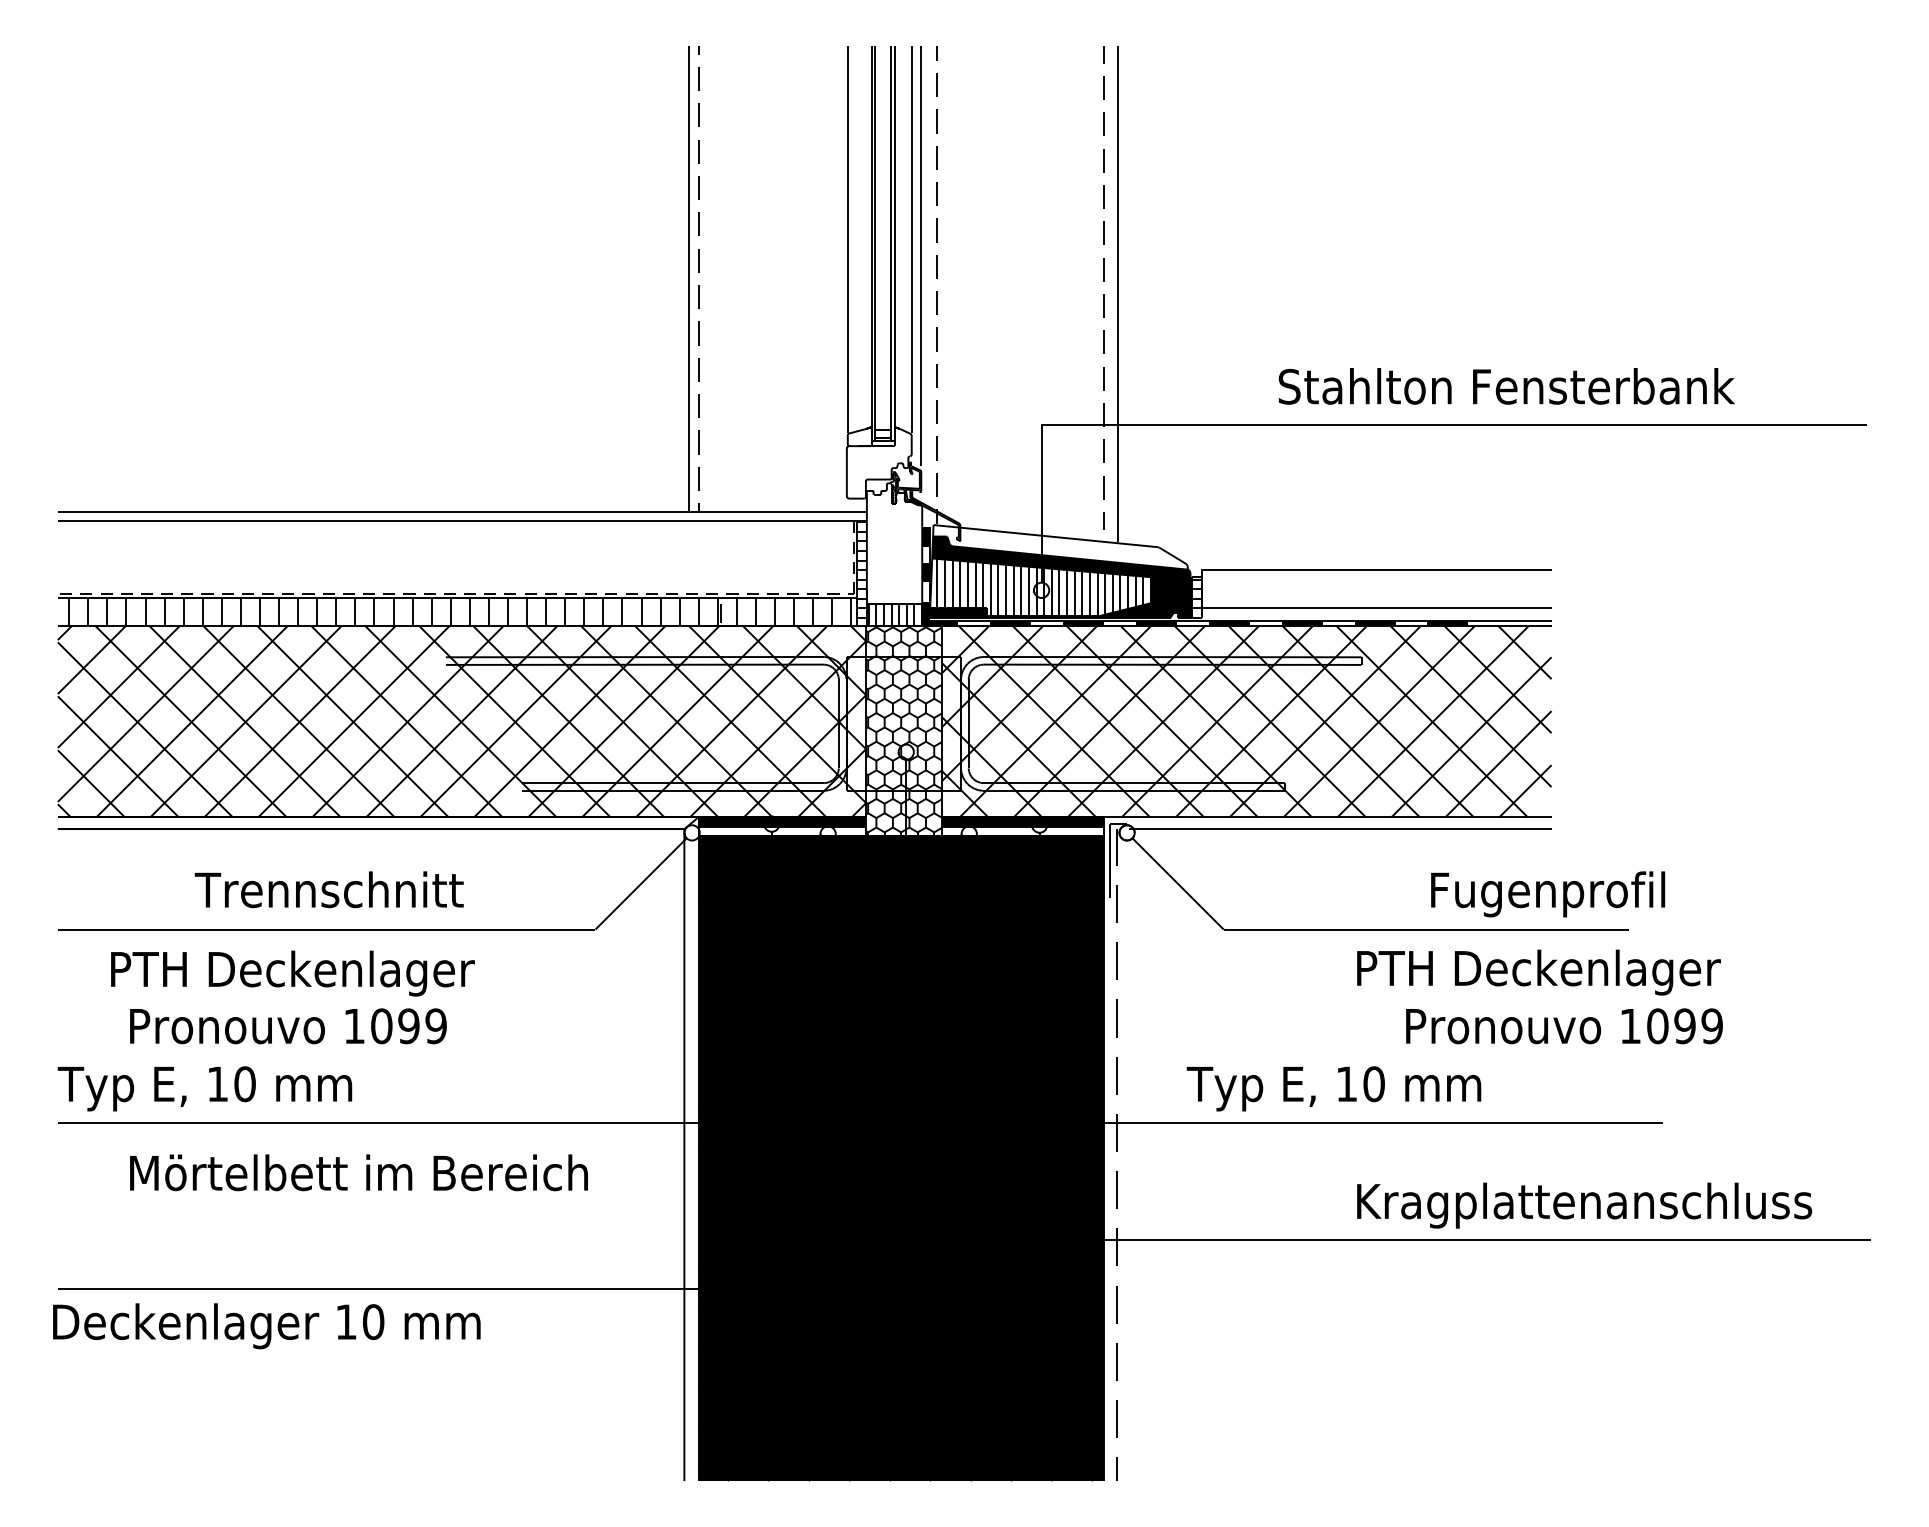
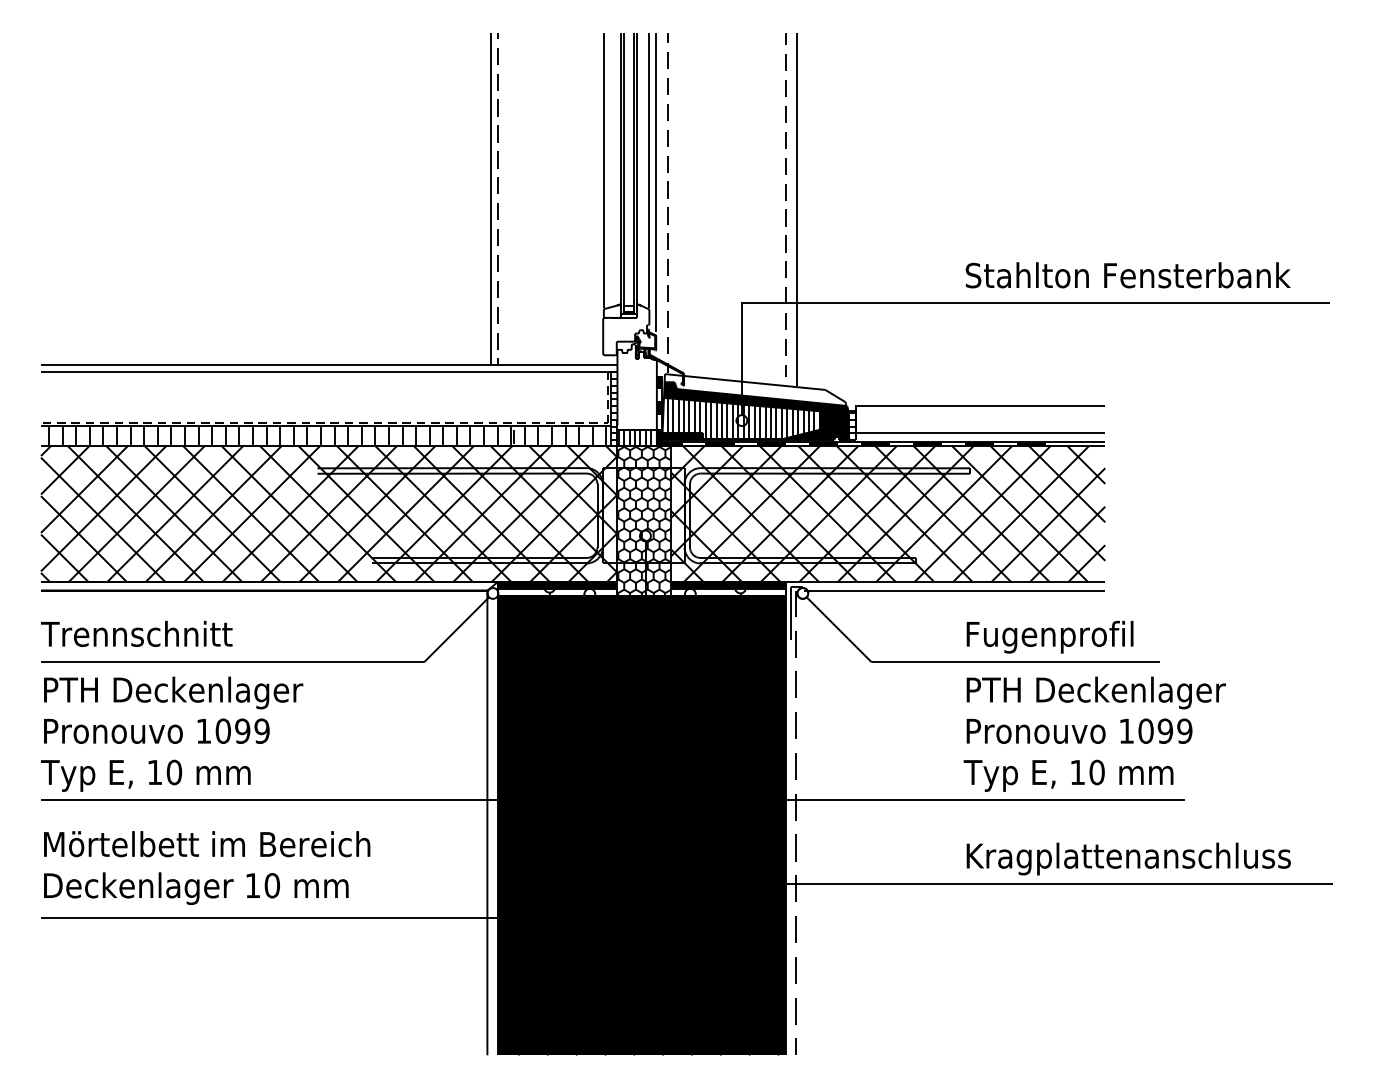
text: (1506, 386) -> (1128, 275), moved
text: (328, 889) -> (136, 633), moved
text: (1548, 894) -> (1050, 637), moved
text: (292, 973) -> (173, 692), moved
text: (288, 1026) -> (156, 731), moved
text: (1564, 1026) -> (1079, 731), moved
text: (1333, 1088) -> (1068, 775), moved
text: (358, 1172) -> (206, 843), moved
text: (266, 1326) -> (196, 888), moved

